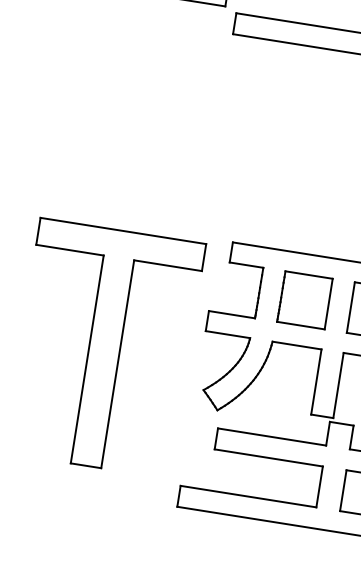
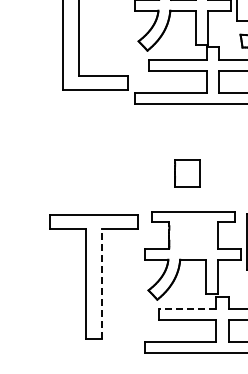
part: (304, 299) -> (187, 173), moved
line: (116, 363) -> (101, 283), solid -> dashed
line: (271, 437) -> (187, 309), solid -> dashed

